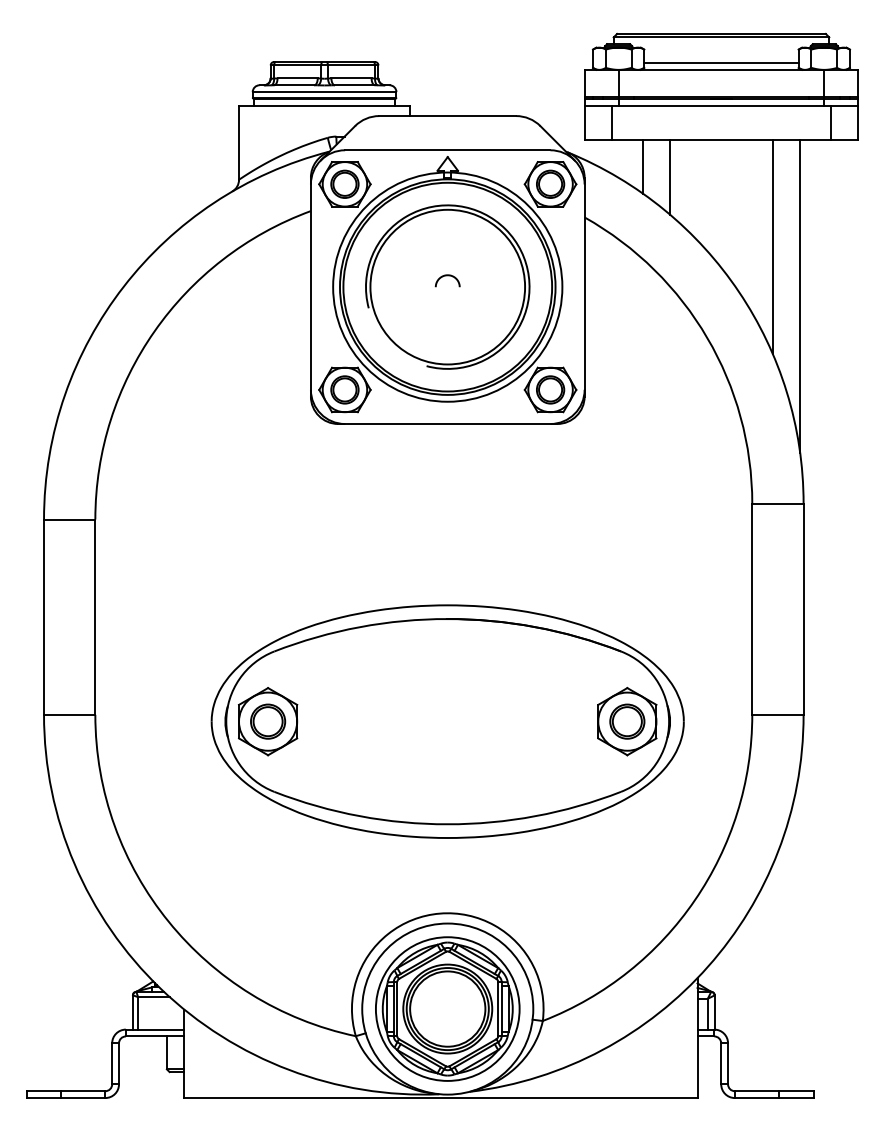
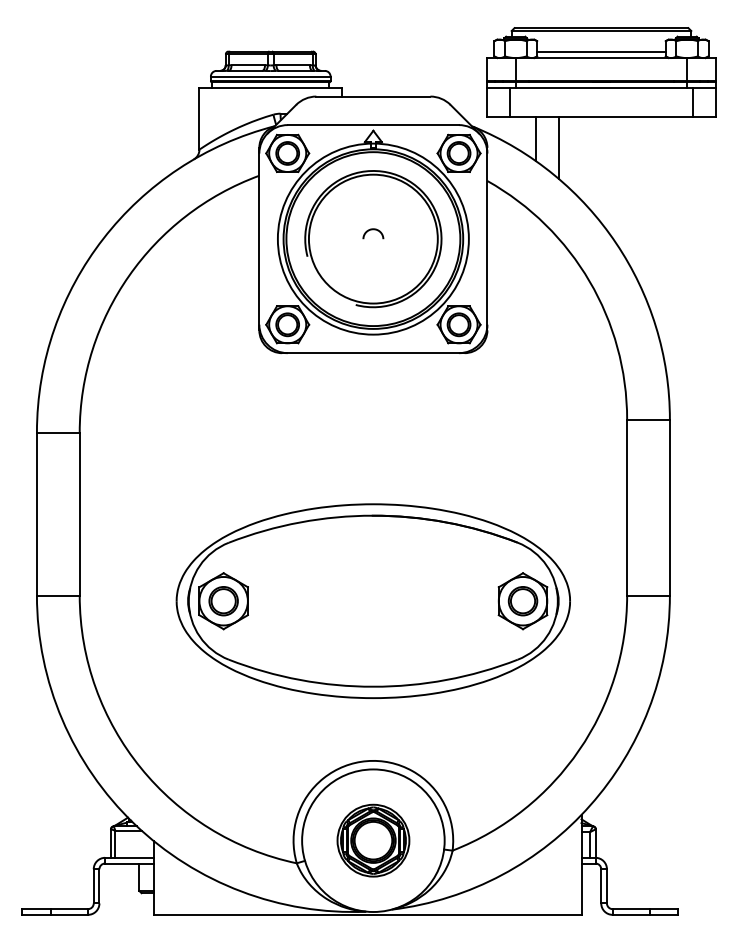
line: (772, 247) -> (643, 206), removed
line: (800, 296) -> (667, 246), removed
part: (447, 1008) -> (373, 840), size x0.6

